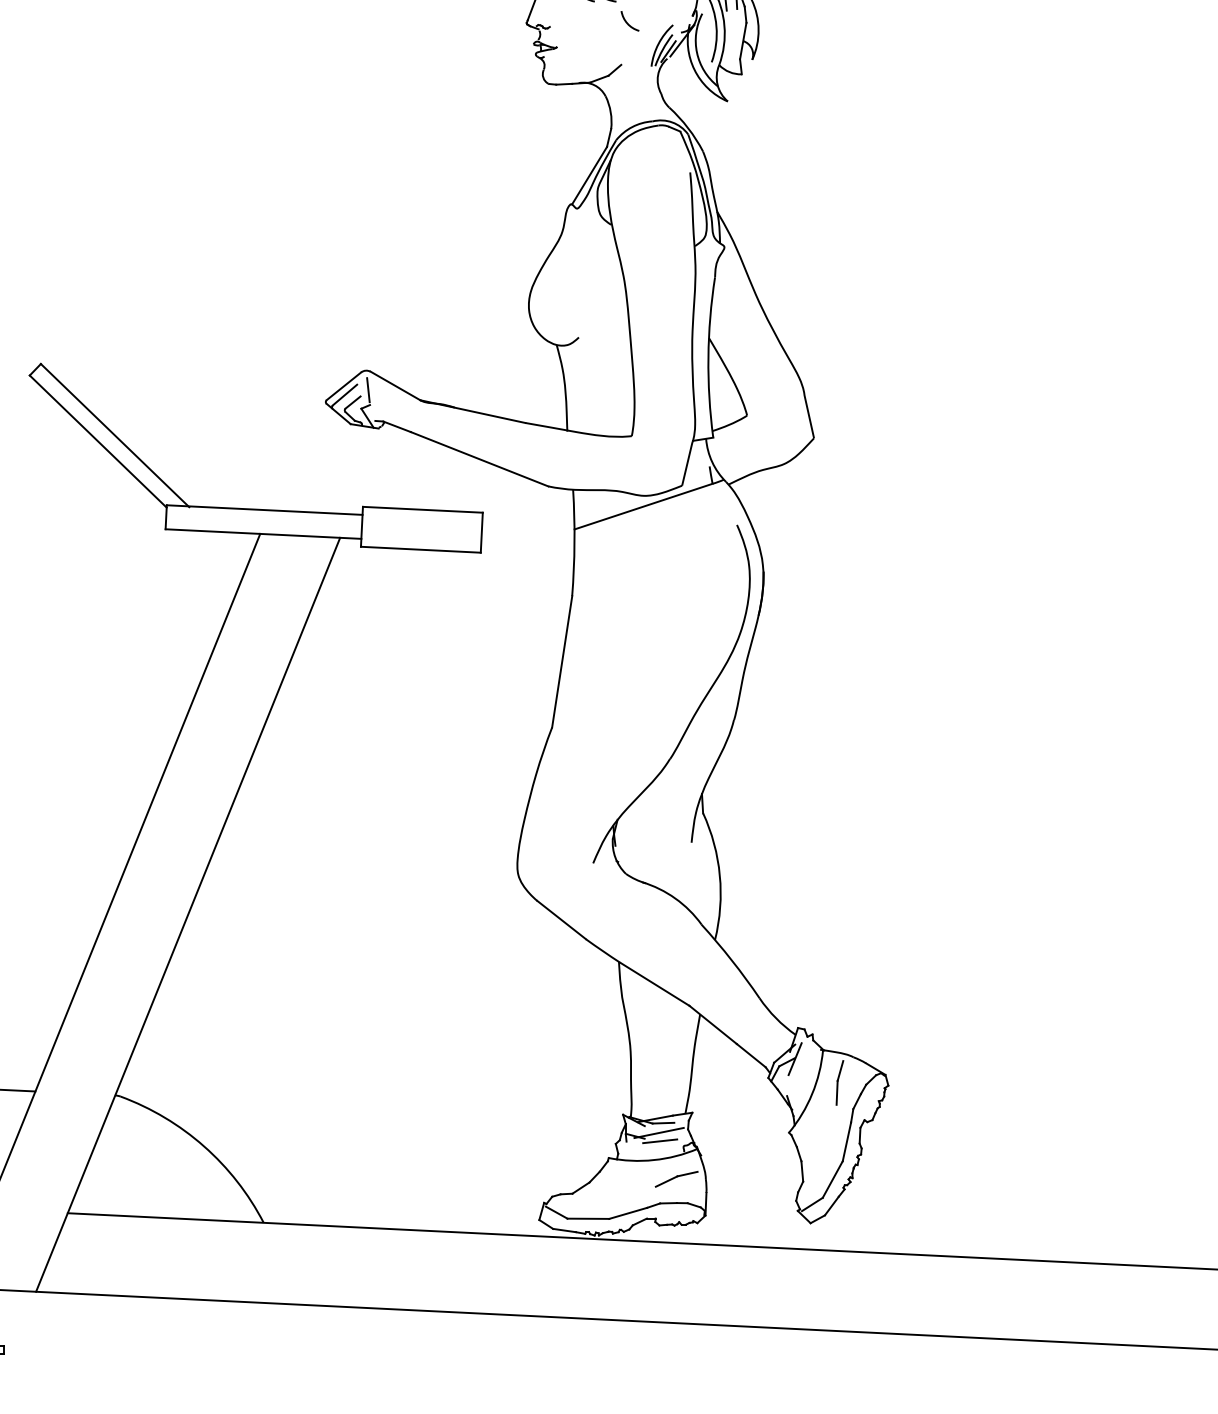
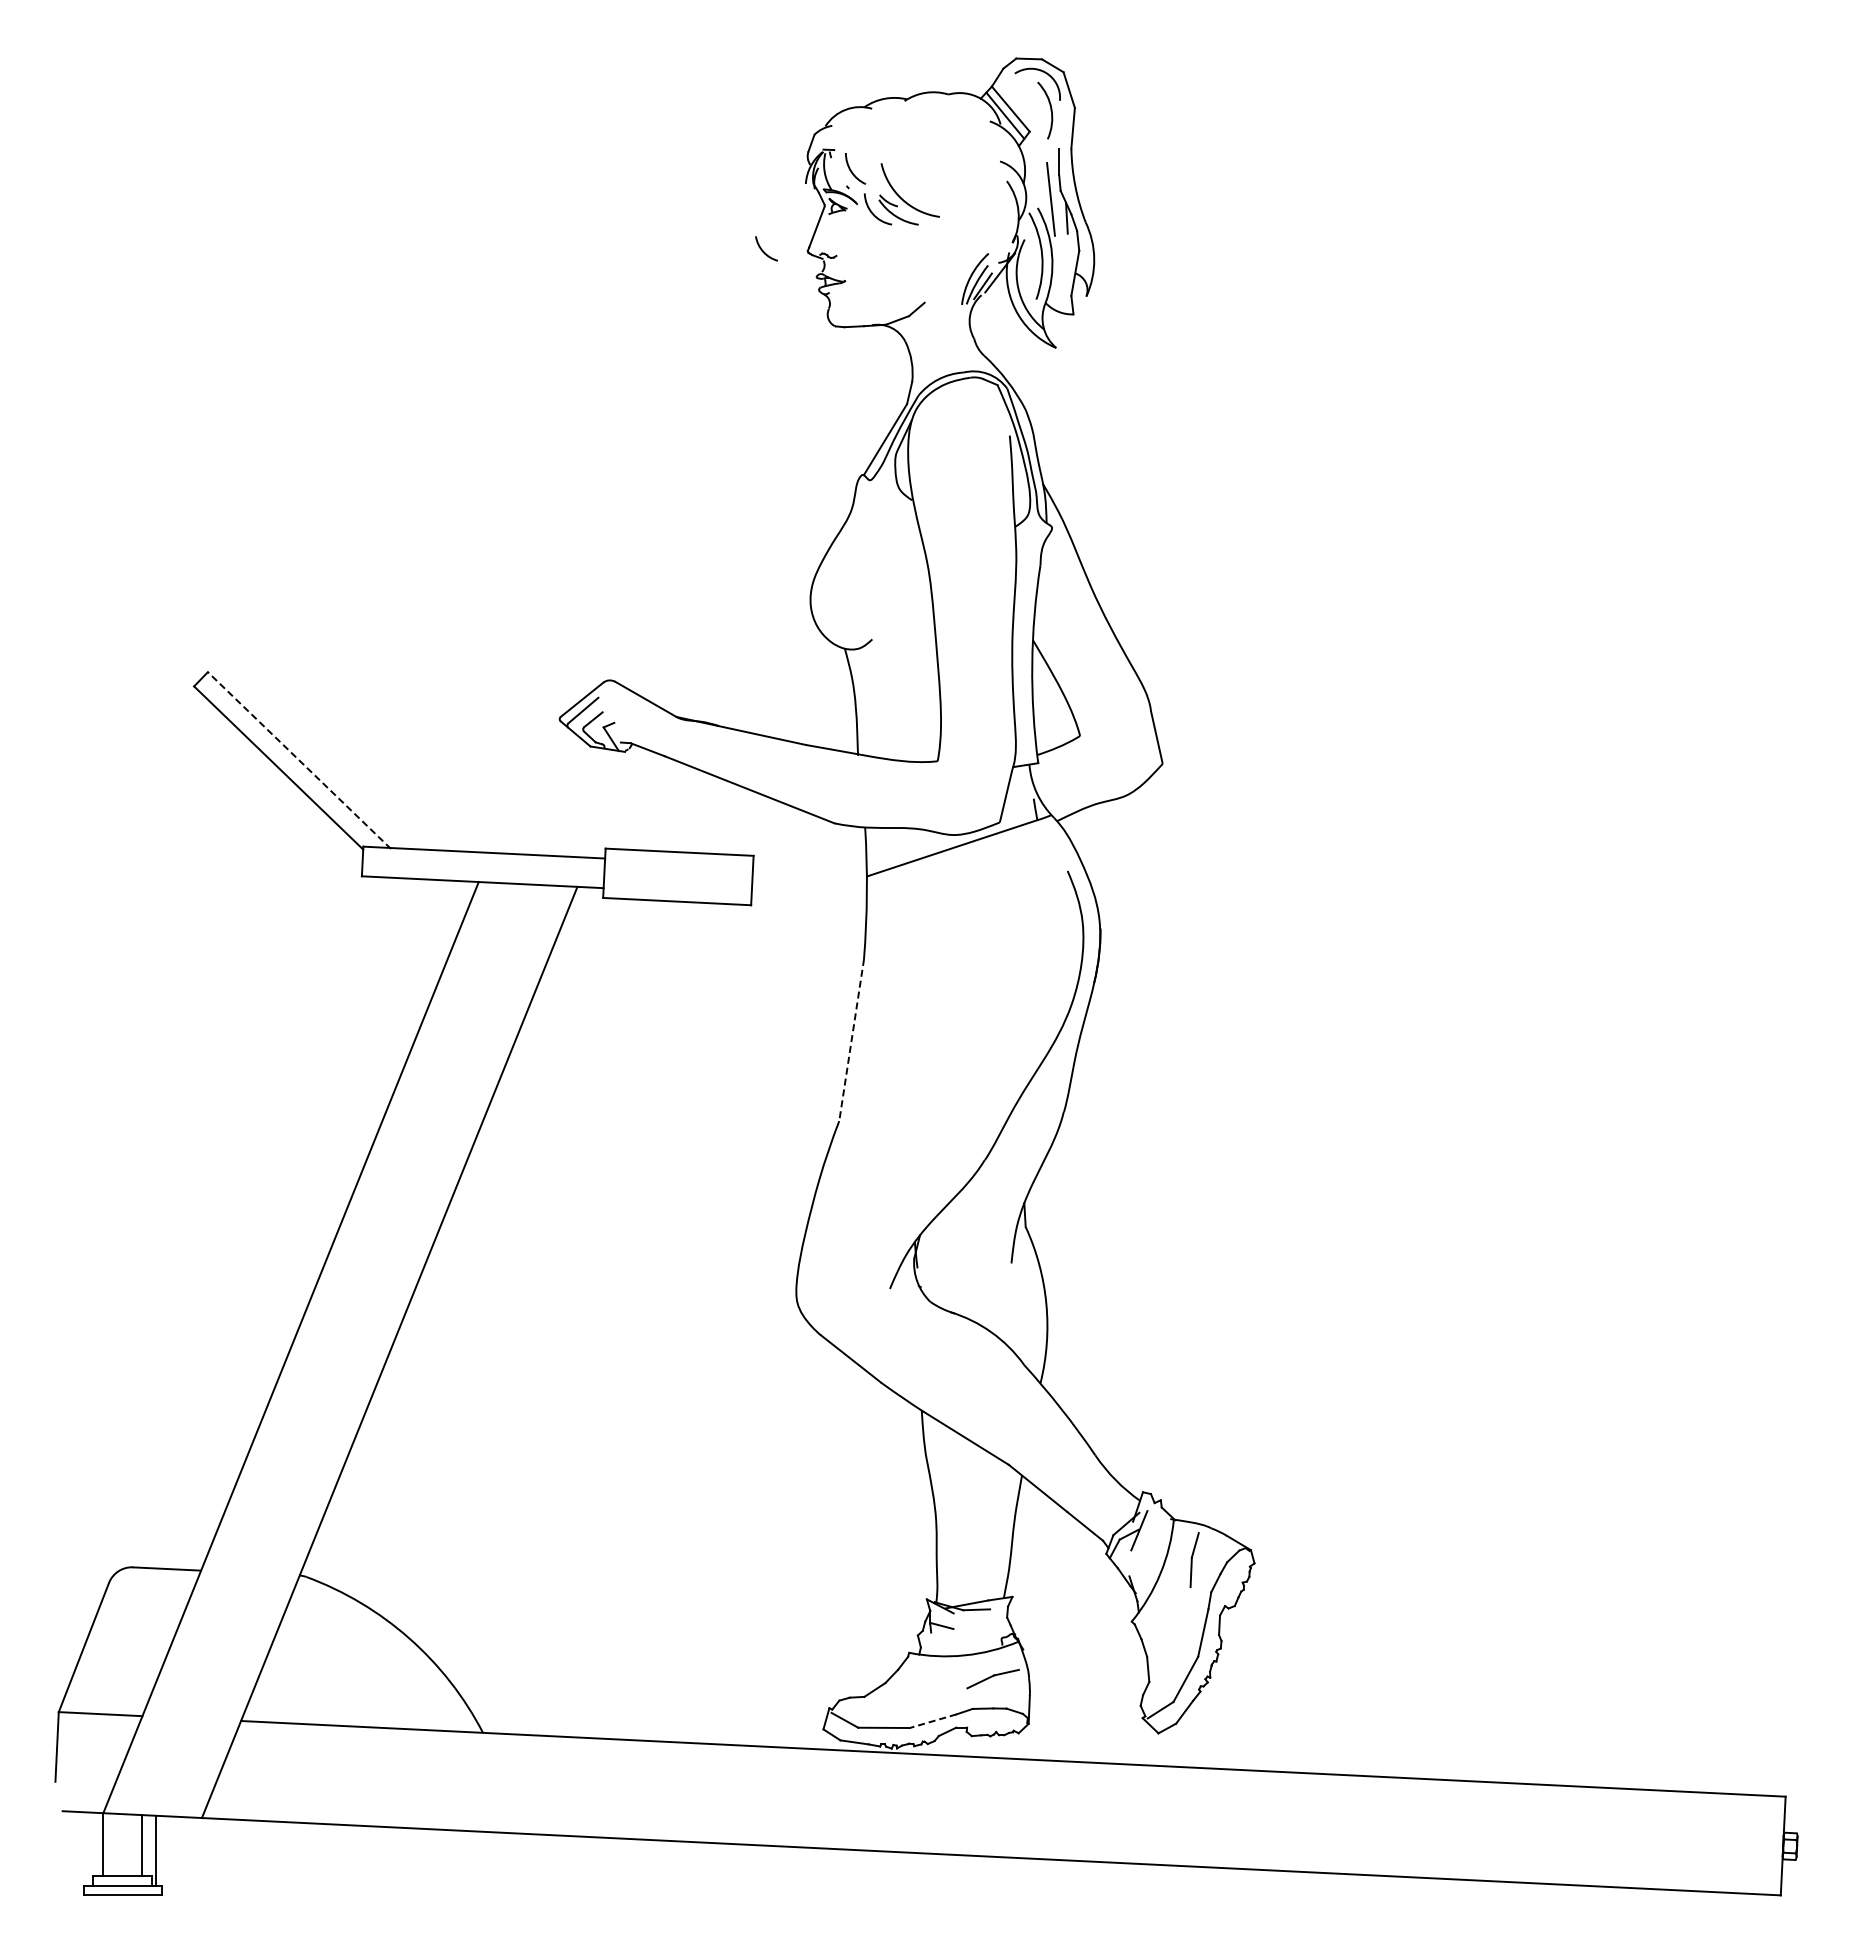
arc: (627, 22) -> (763, 250), moved
line: (367, 390) -> (611, 704), removed
line: (115, 435) -> (299, 760), solid -> dashed
line: (562, 662) -> (851, 1040), solid -> dashed
line: (658, 1132) -> (970, 1621), removed
line: (660, 1140) -> (972, 1631), removed
line: (627, 1213) -> (932, 1721), solid -> dashed

